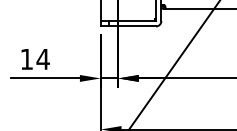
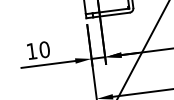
text: (42, 59) -> (44, 49), 14 -> 10

